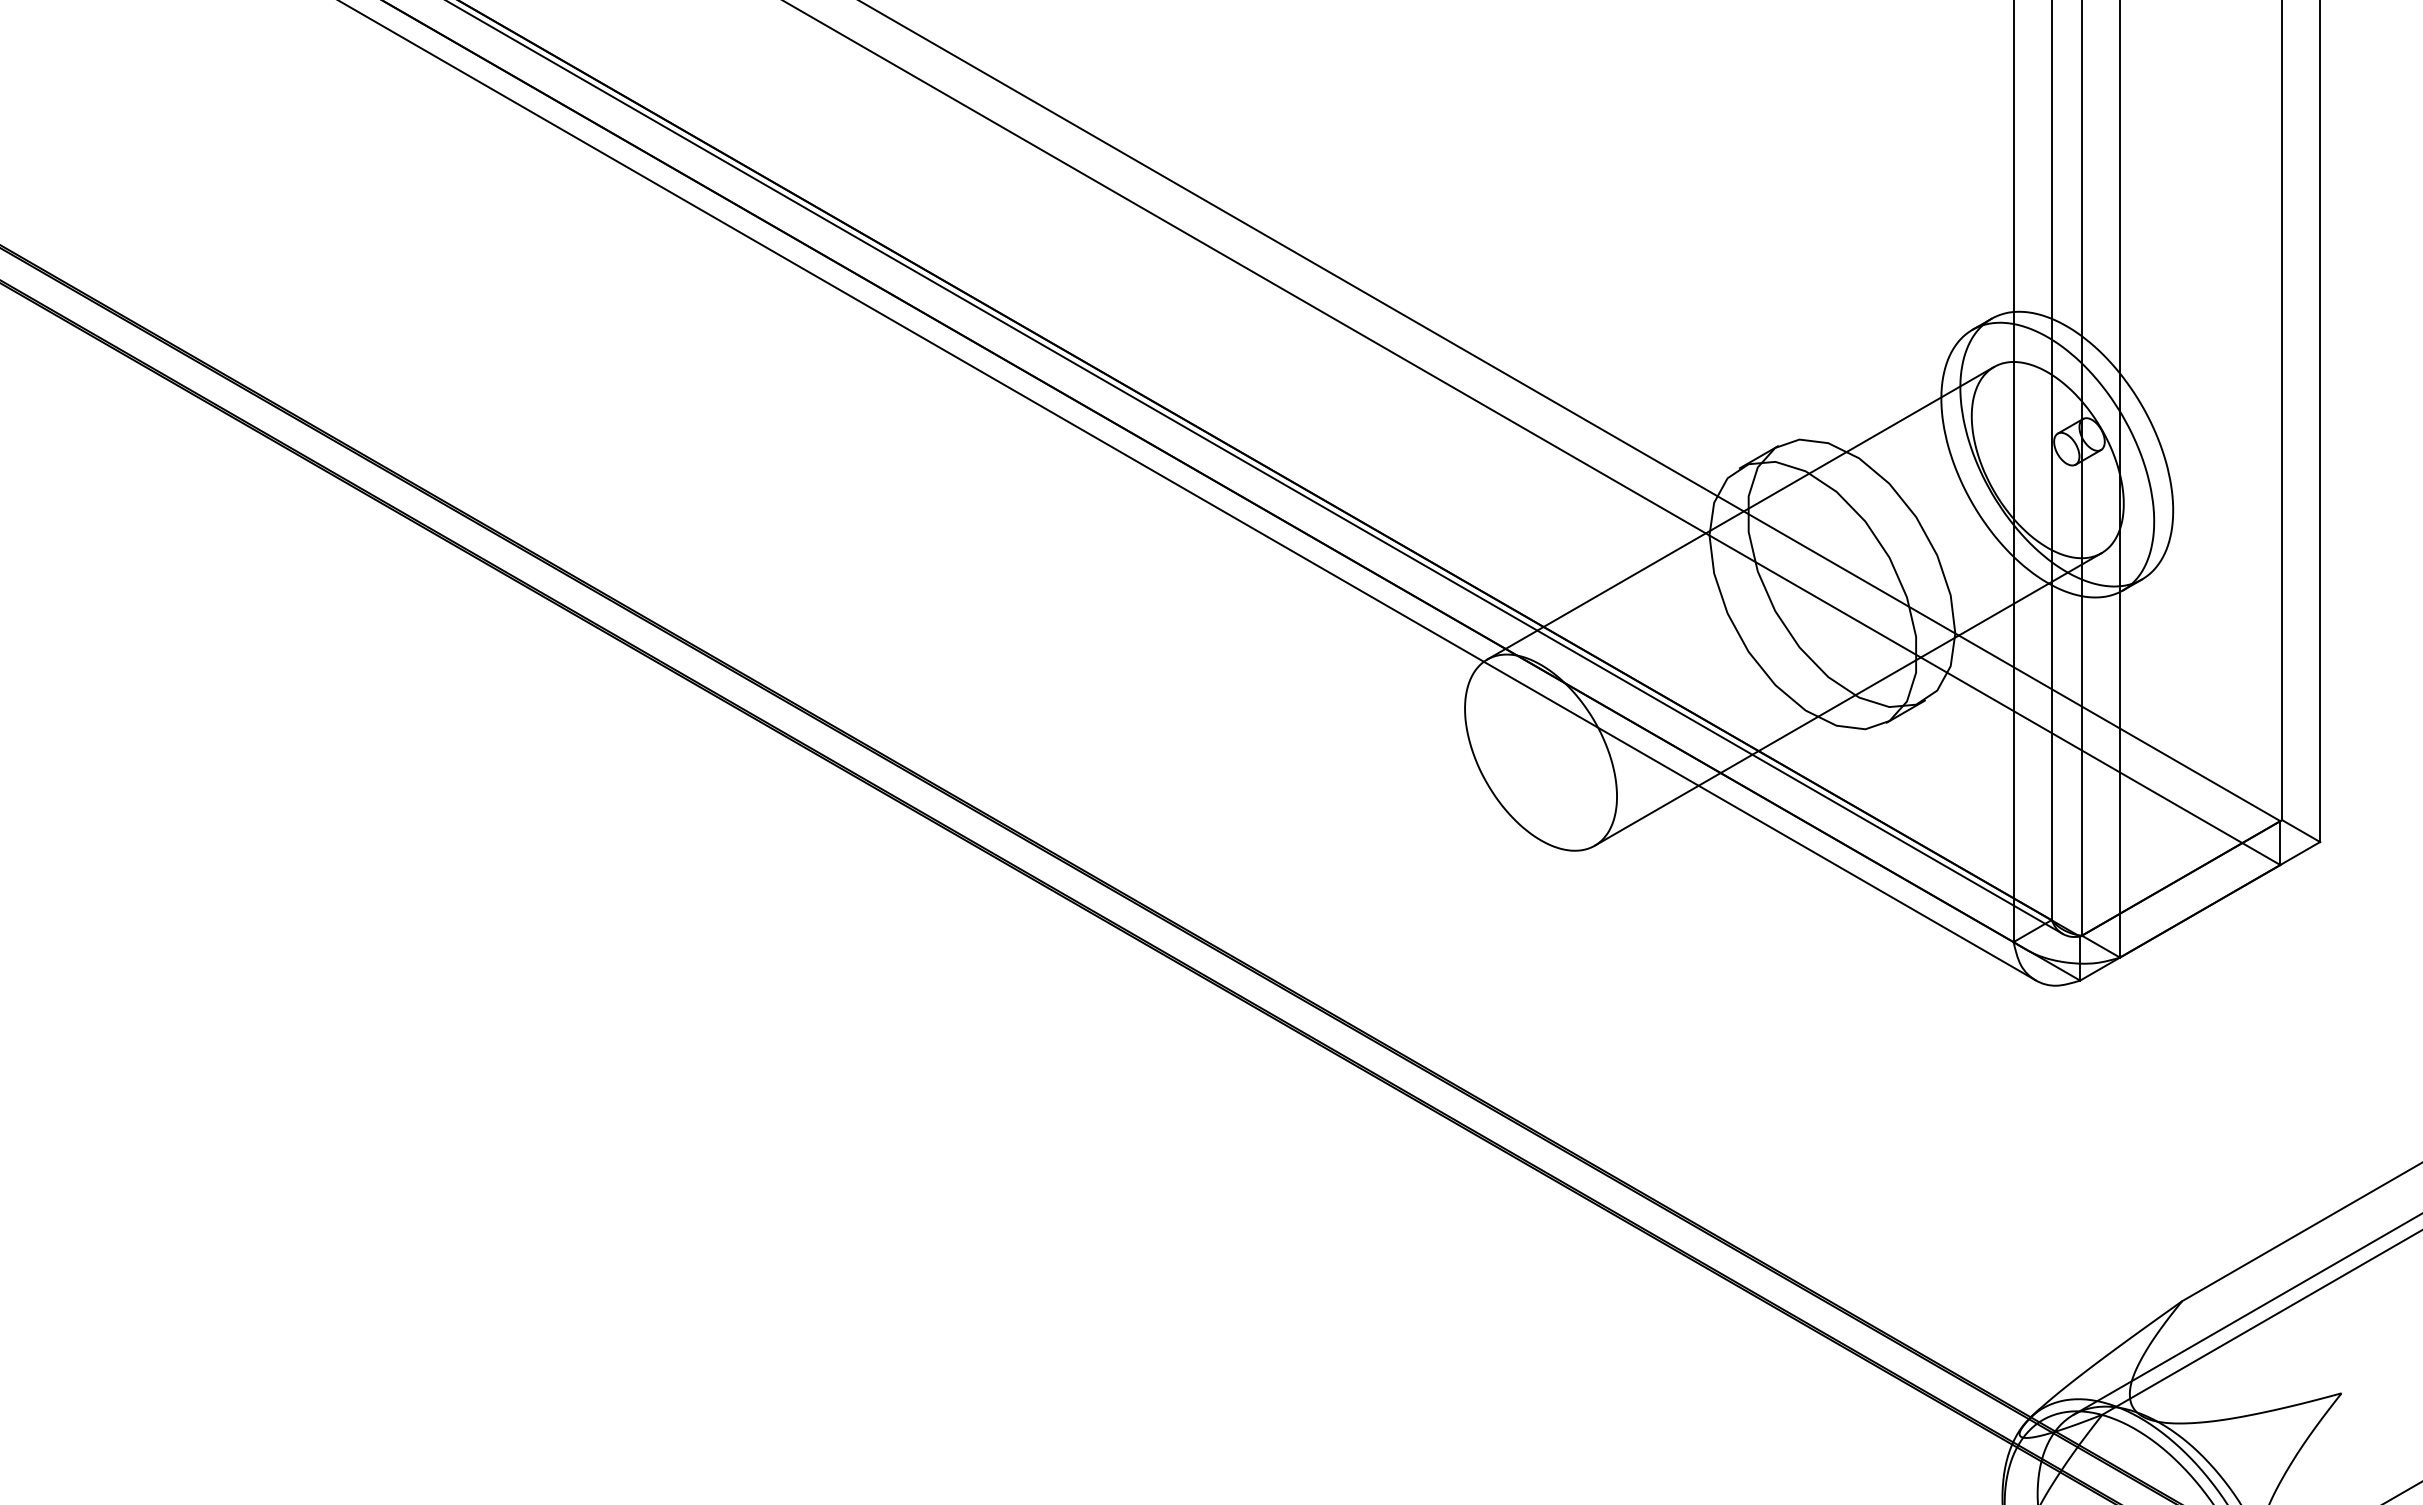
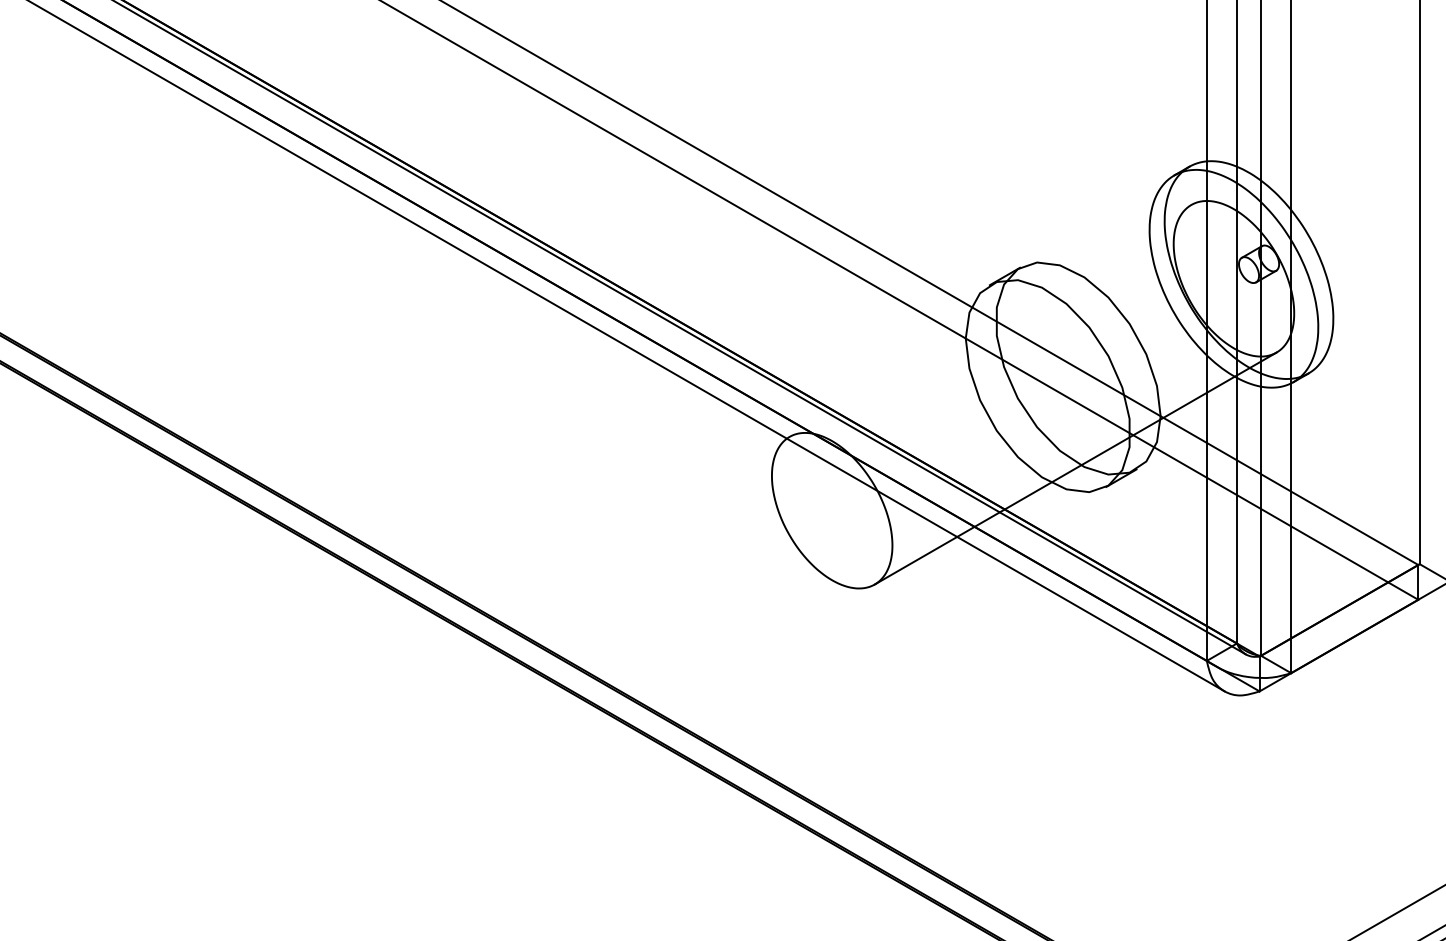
line: (1740, 513) -> (990, 321), removed

